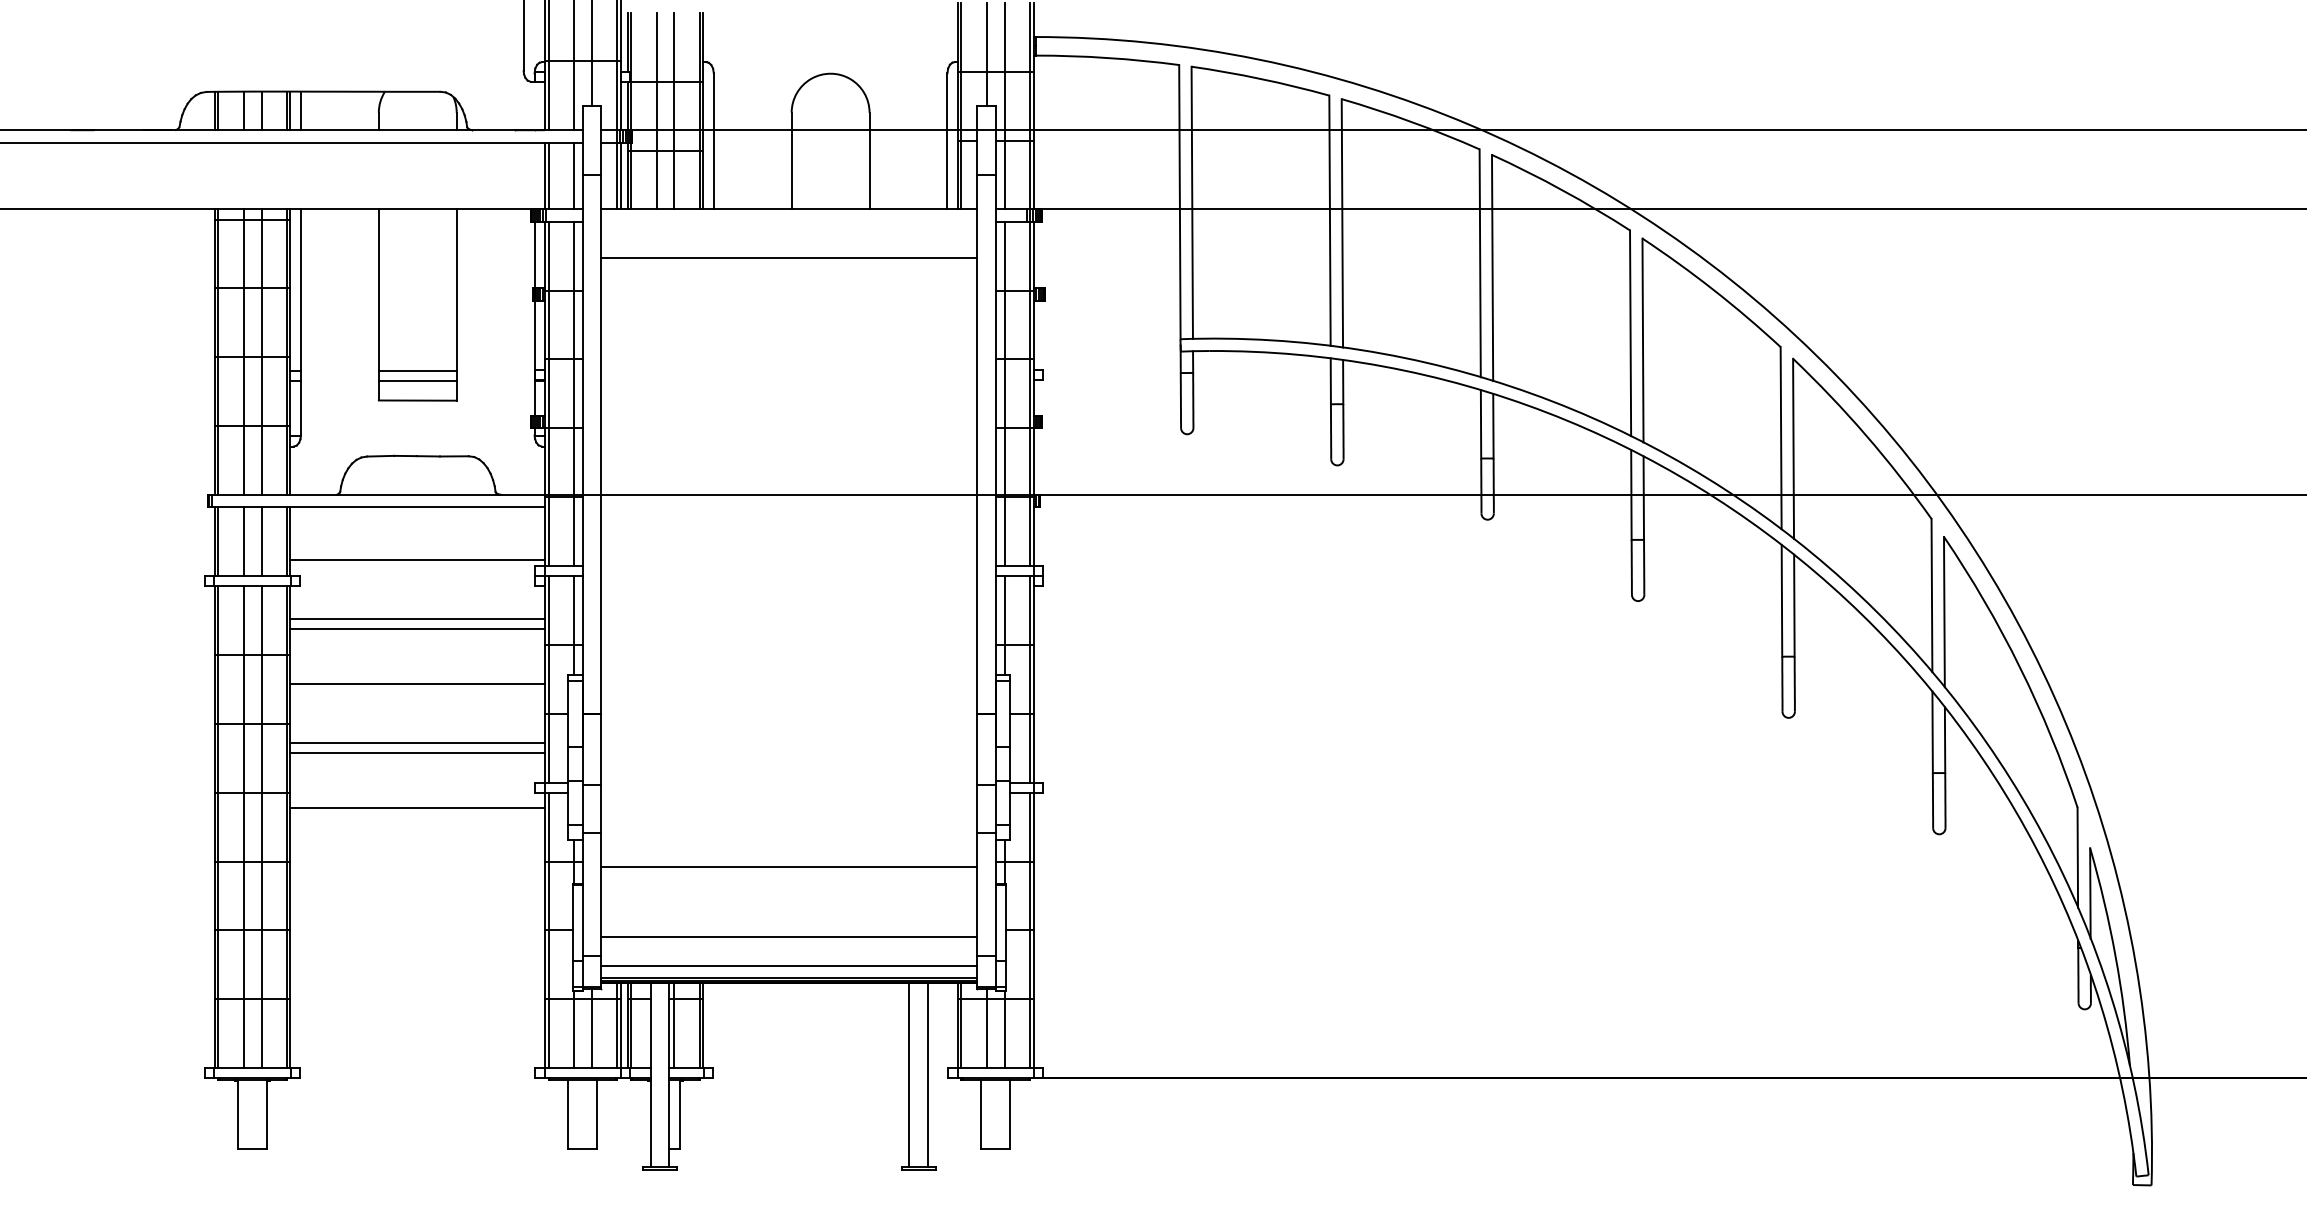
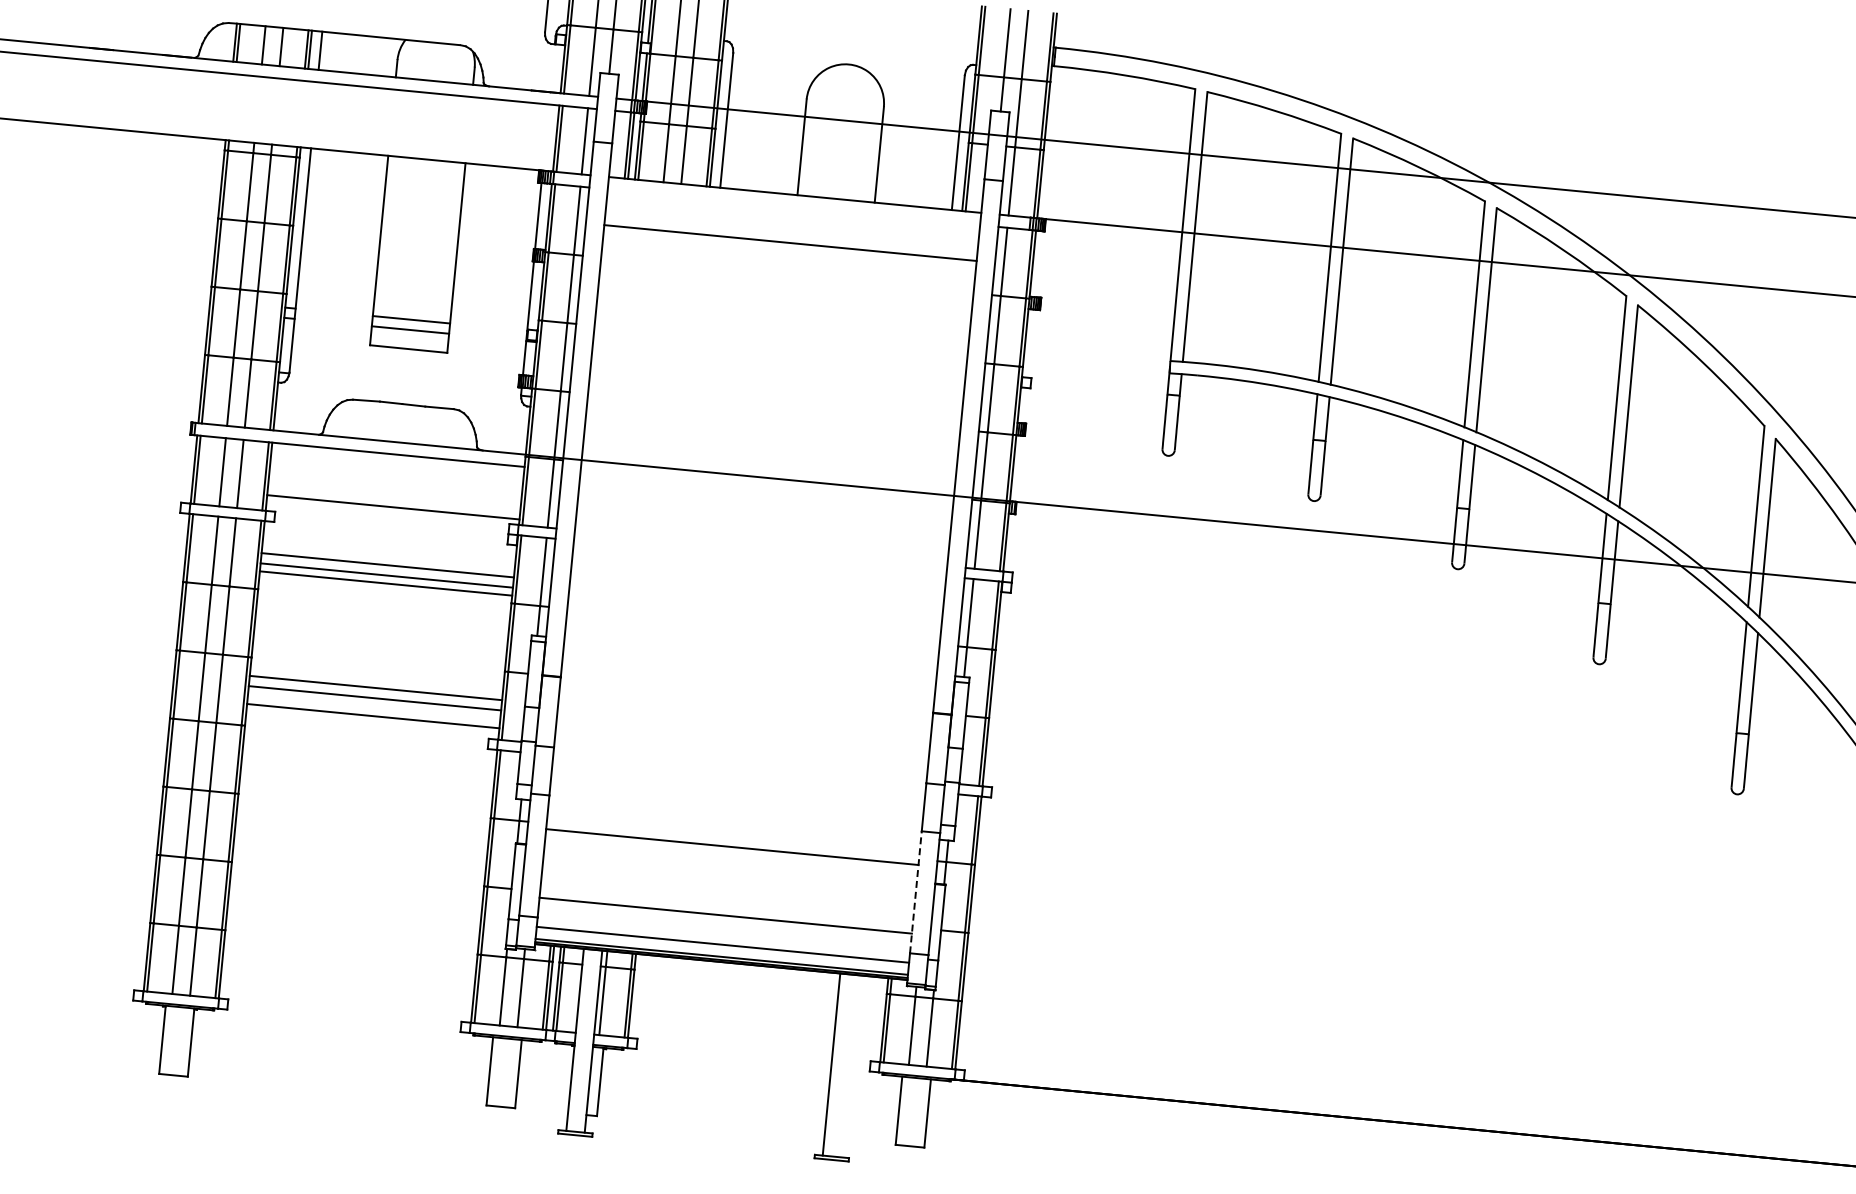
line: (417, 684) -> (385, 583), moved
line: (417, 807) -> (373, 715), moved
line: (977, 894) -> (916, 892), solid -> dashed
line: (927, 1075) -> (849, 1066), removed

